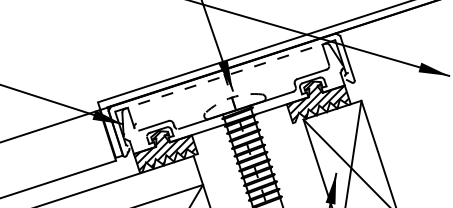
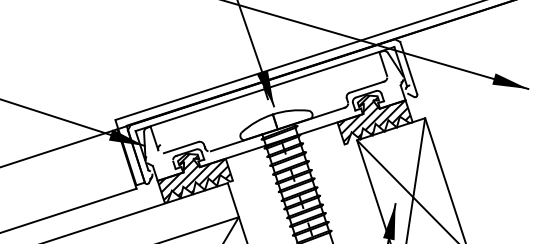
line: (224, 76) -> (264, 89), dashed -> solid
arc: (231, 97) -> (272, 114), dashed -> solid

